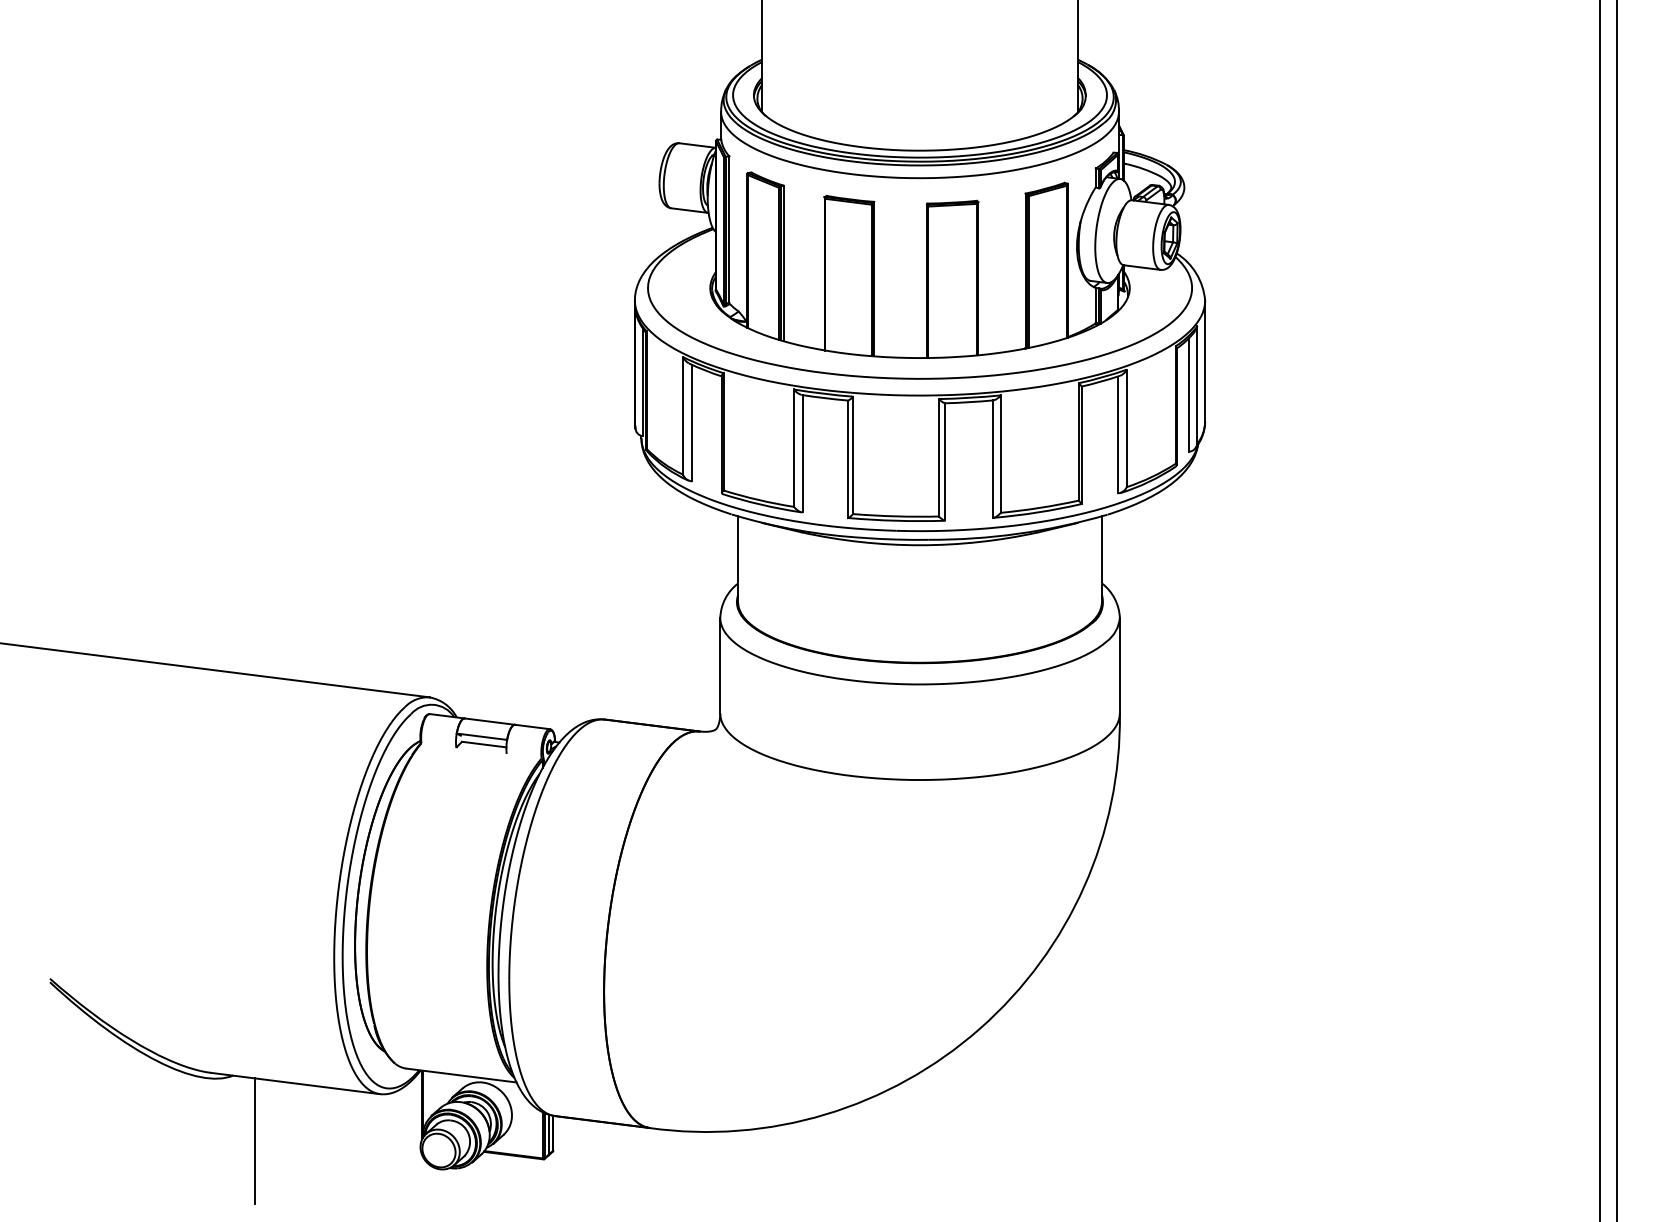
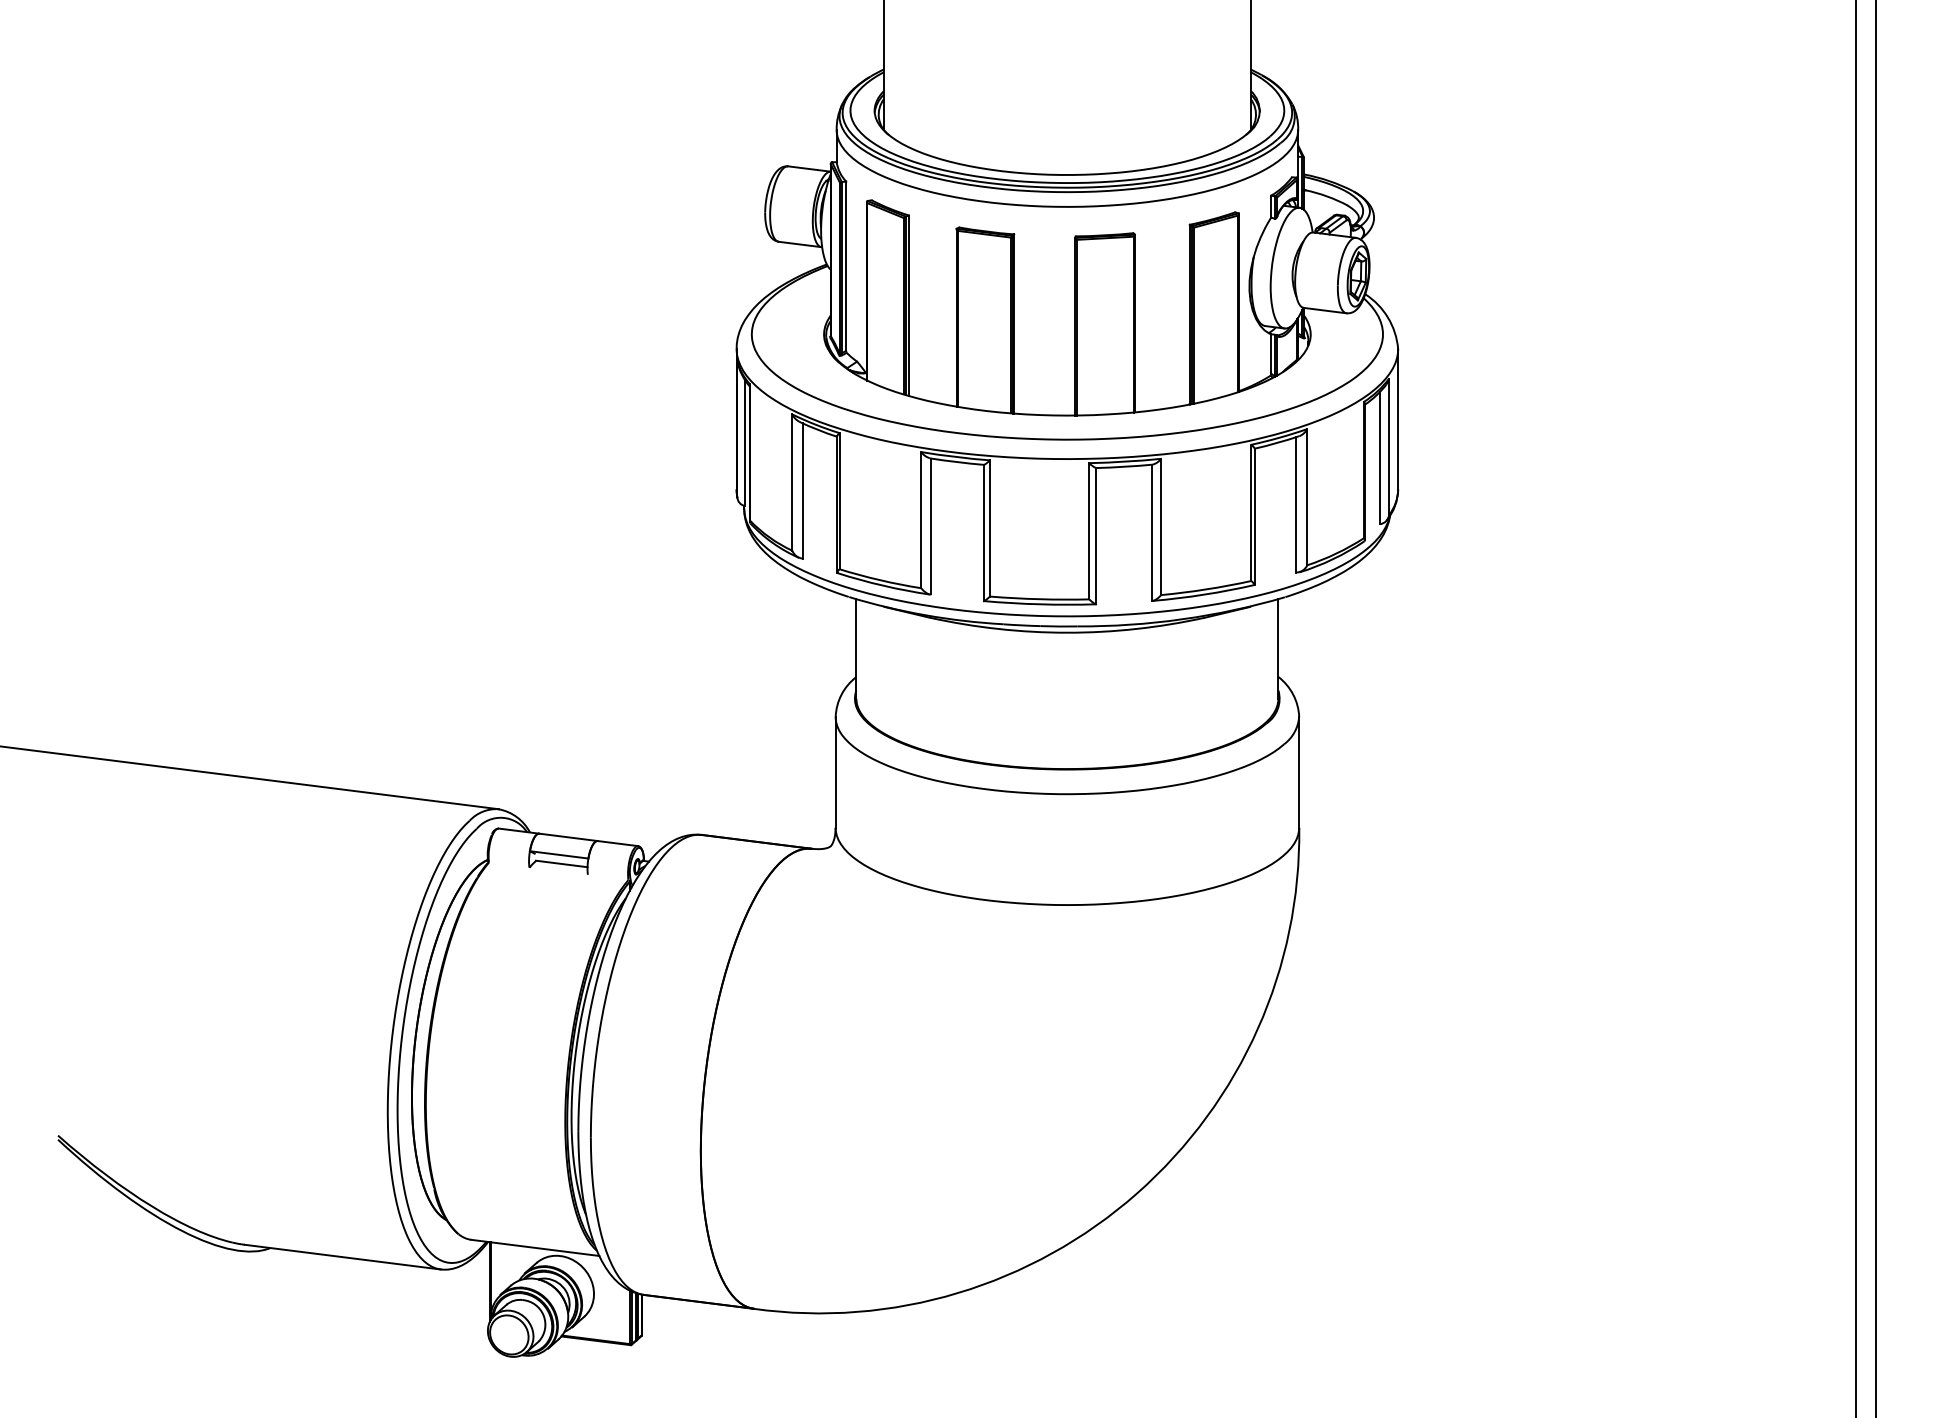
line: (255, 1141) -> (296, 1324), removed

